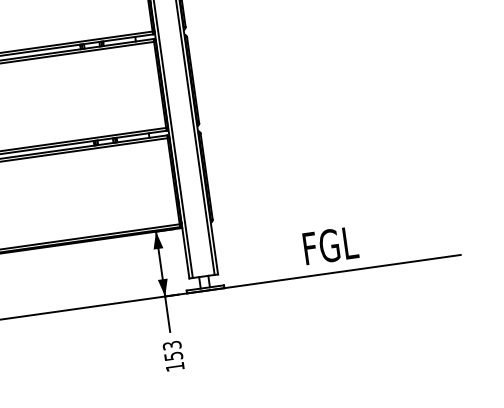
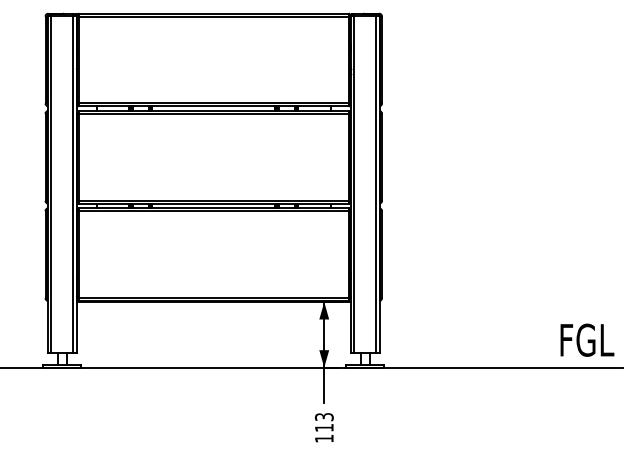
text: (330, 244) -> (587, 339), moved
text: (173, 355) -> (324, 427), 153 -> 113

